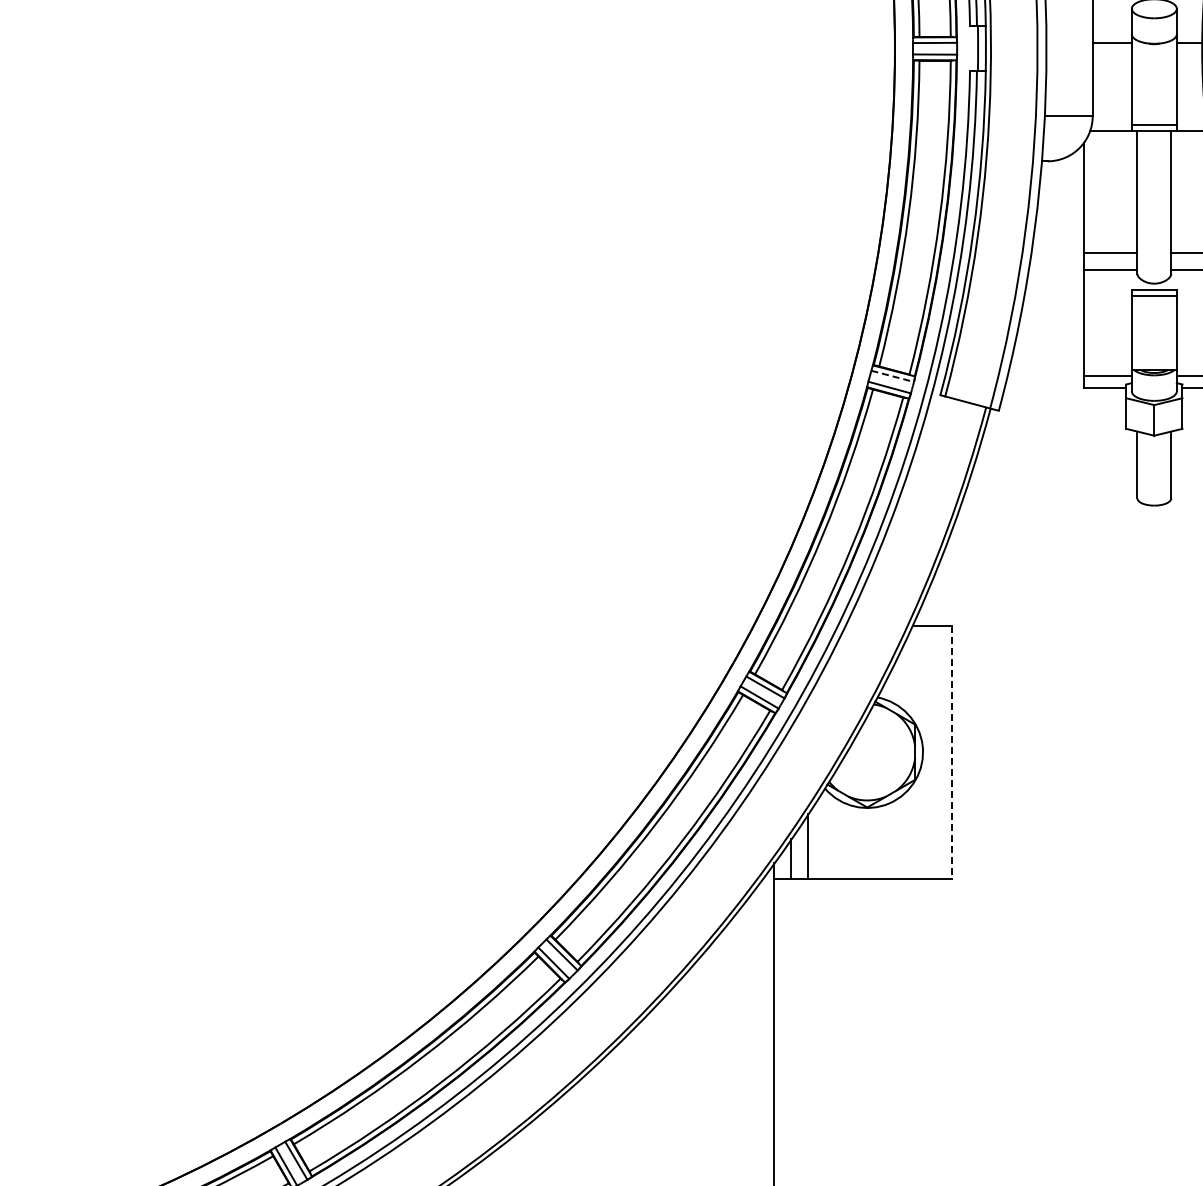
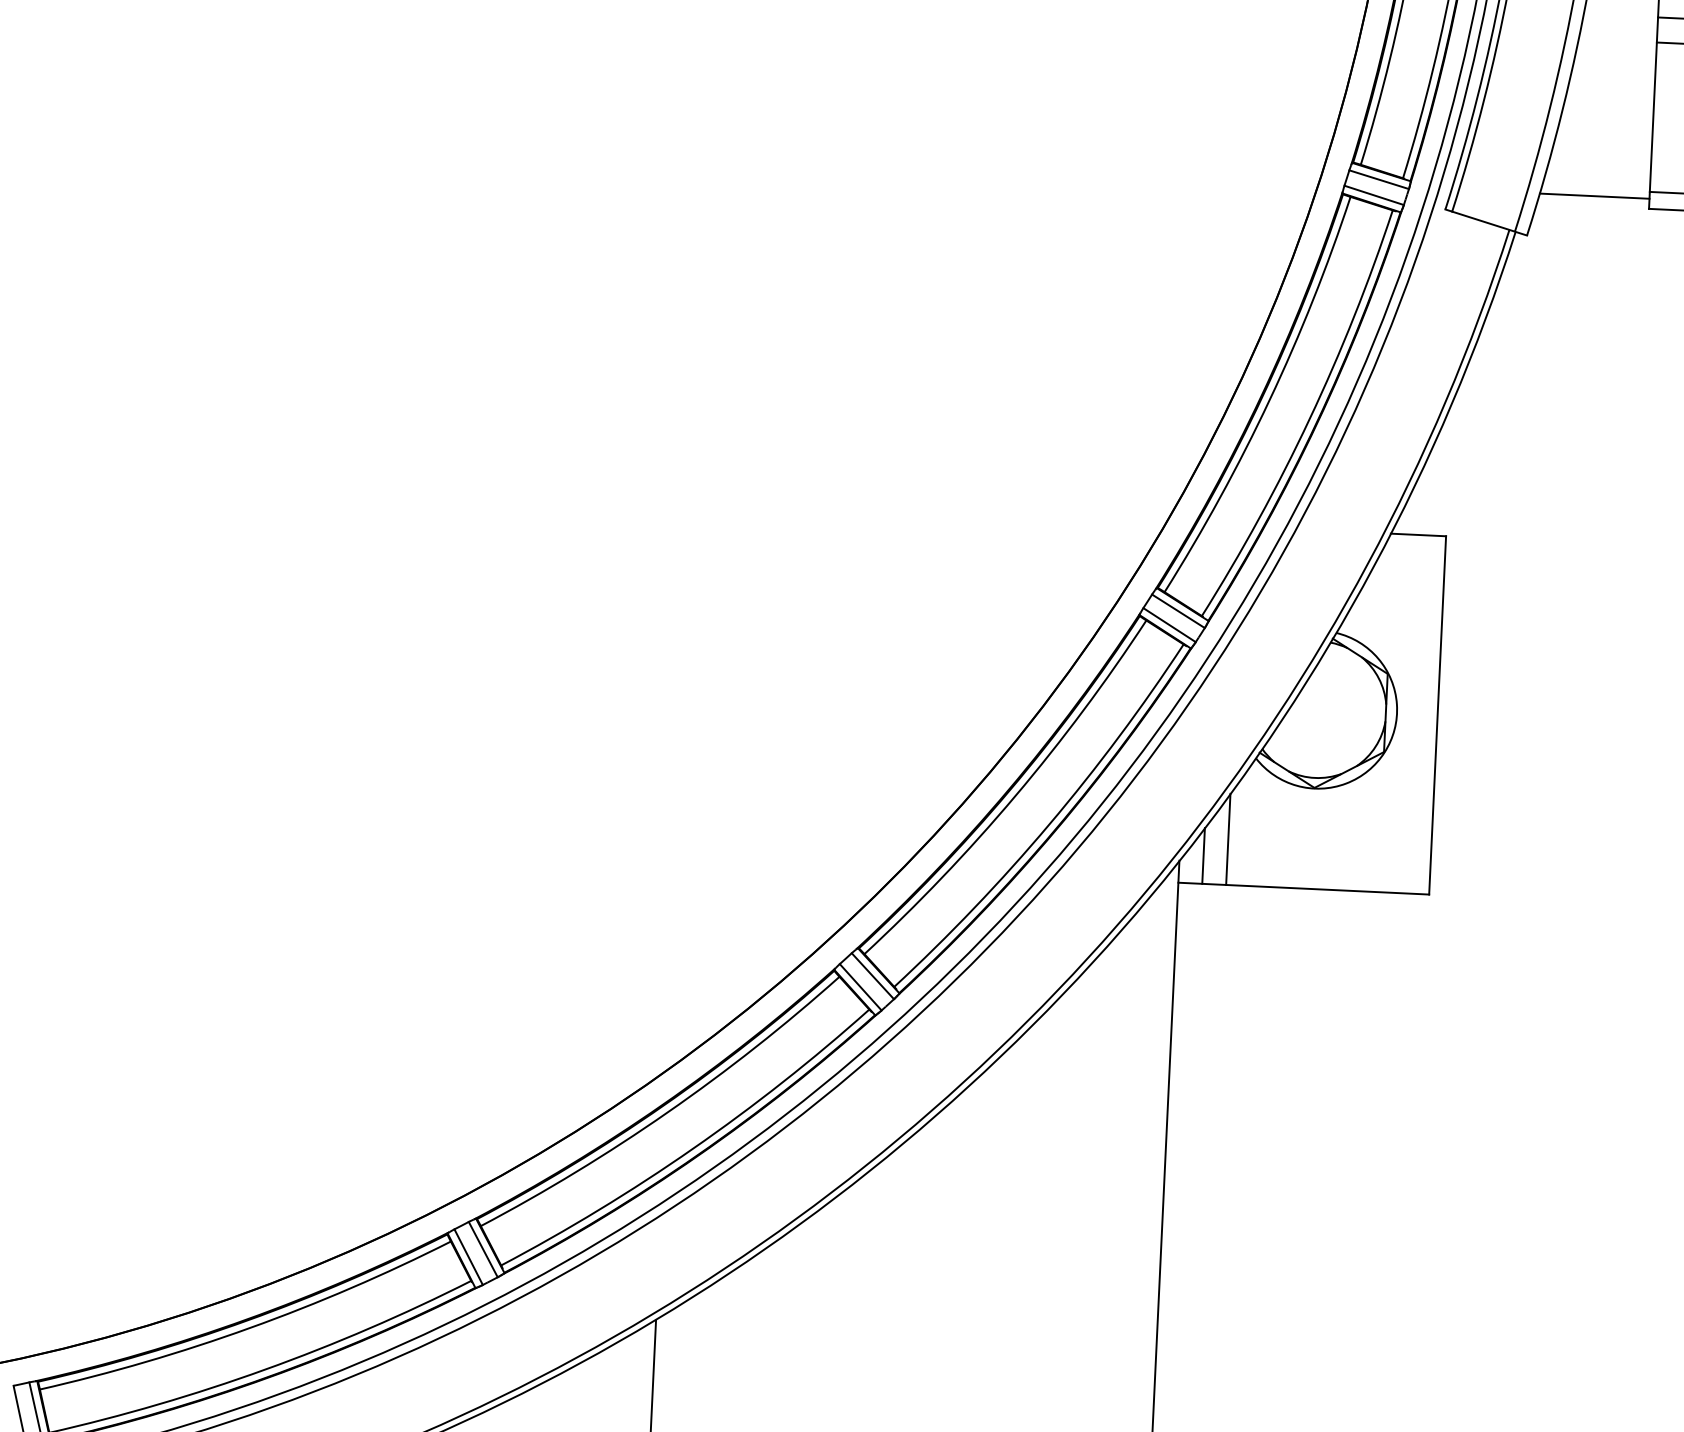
line: (893, 376) -> (1380, 179), dashed -> solid
line: (1044, 380) -> (1593, 195), added
line: (951, 752) -> (1437, 715), dashed -> solid

